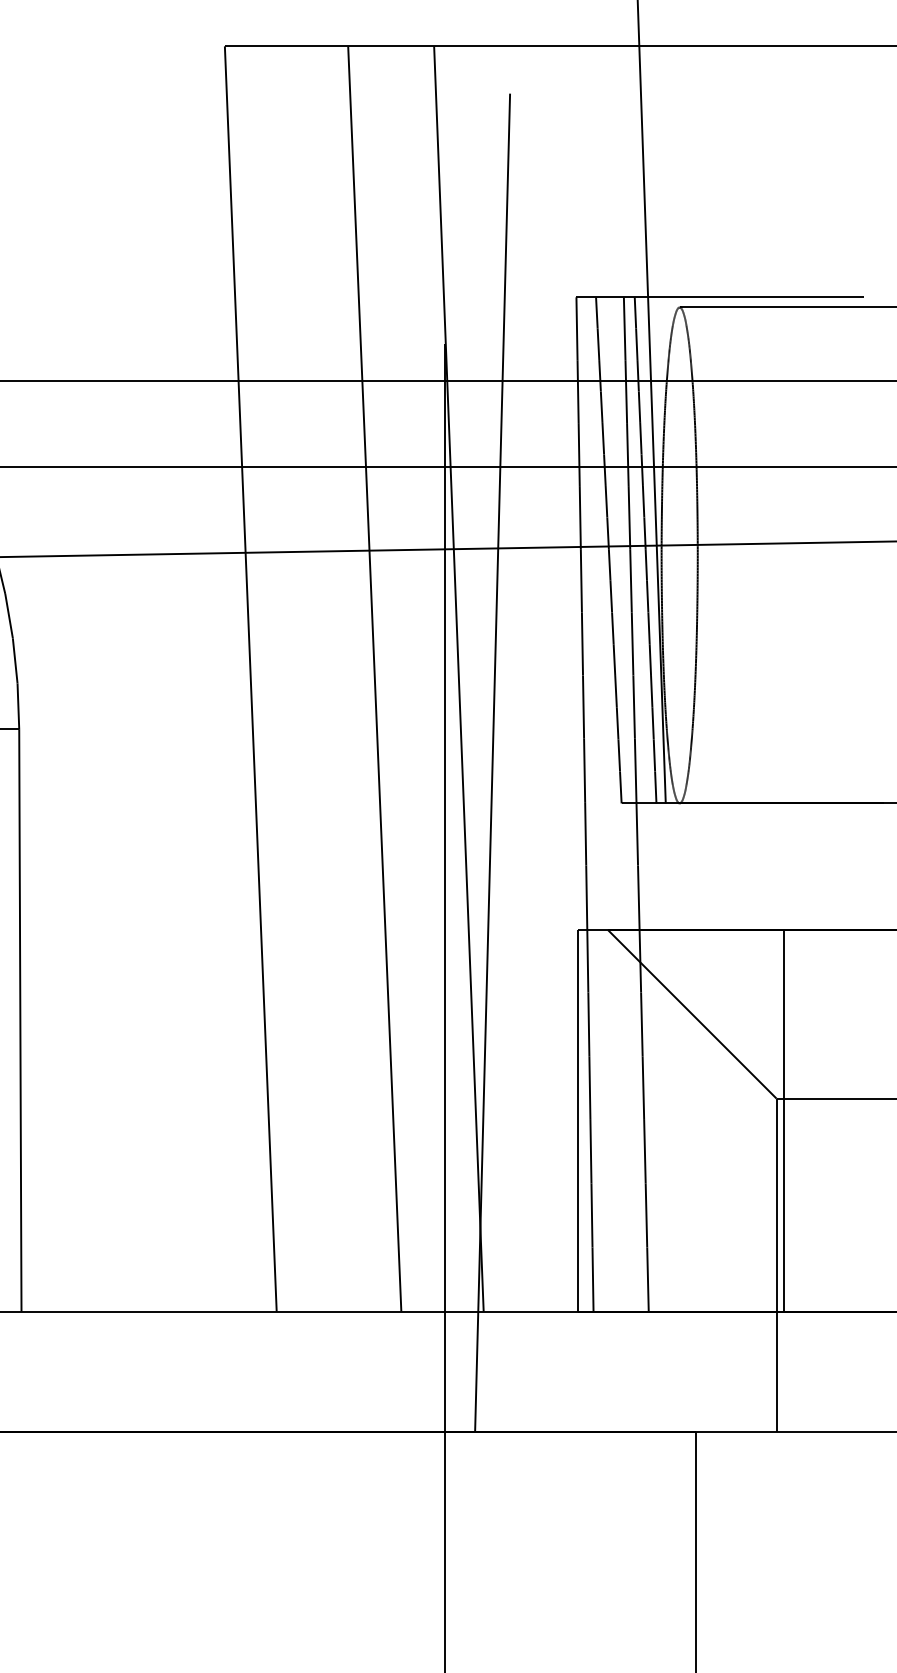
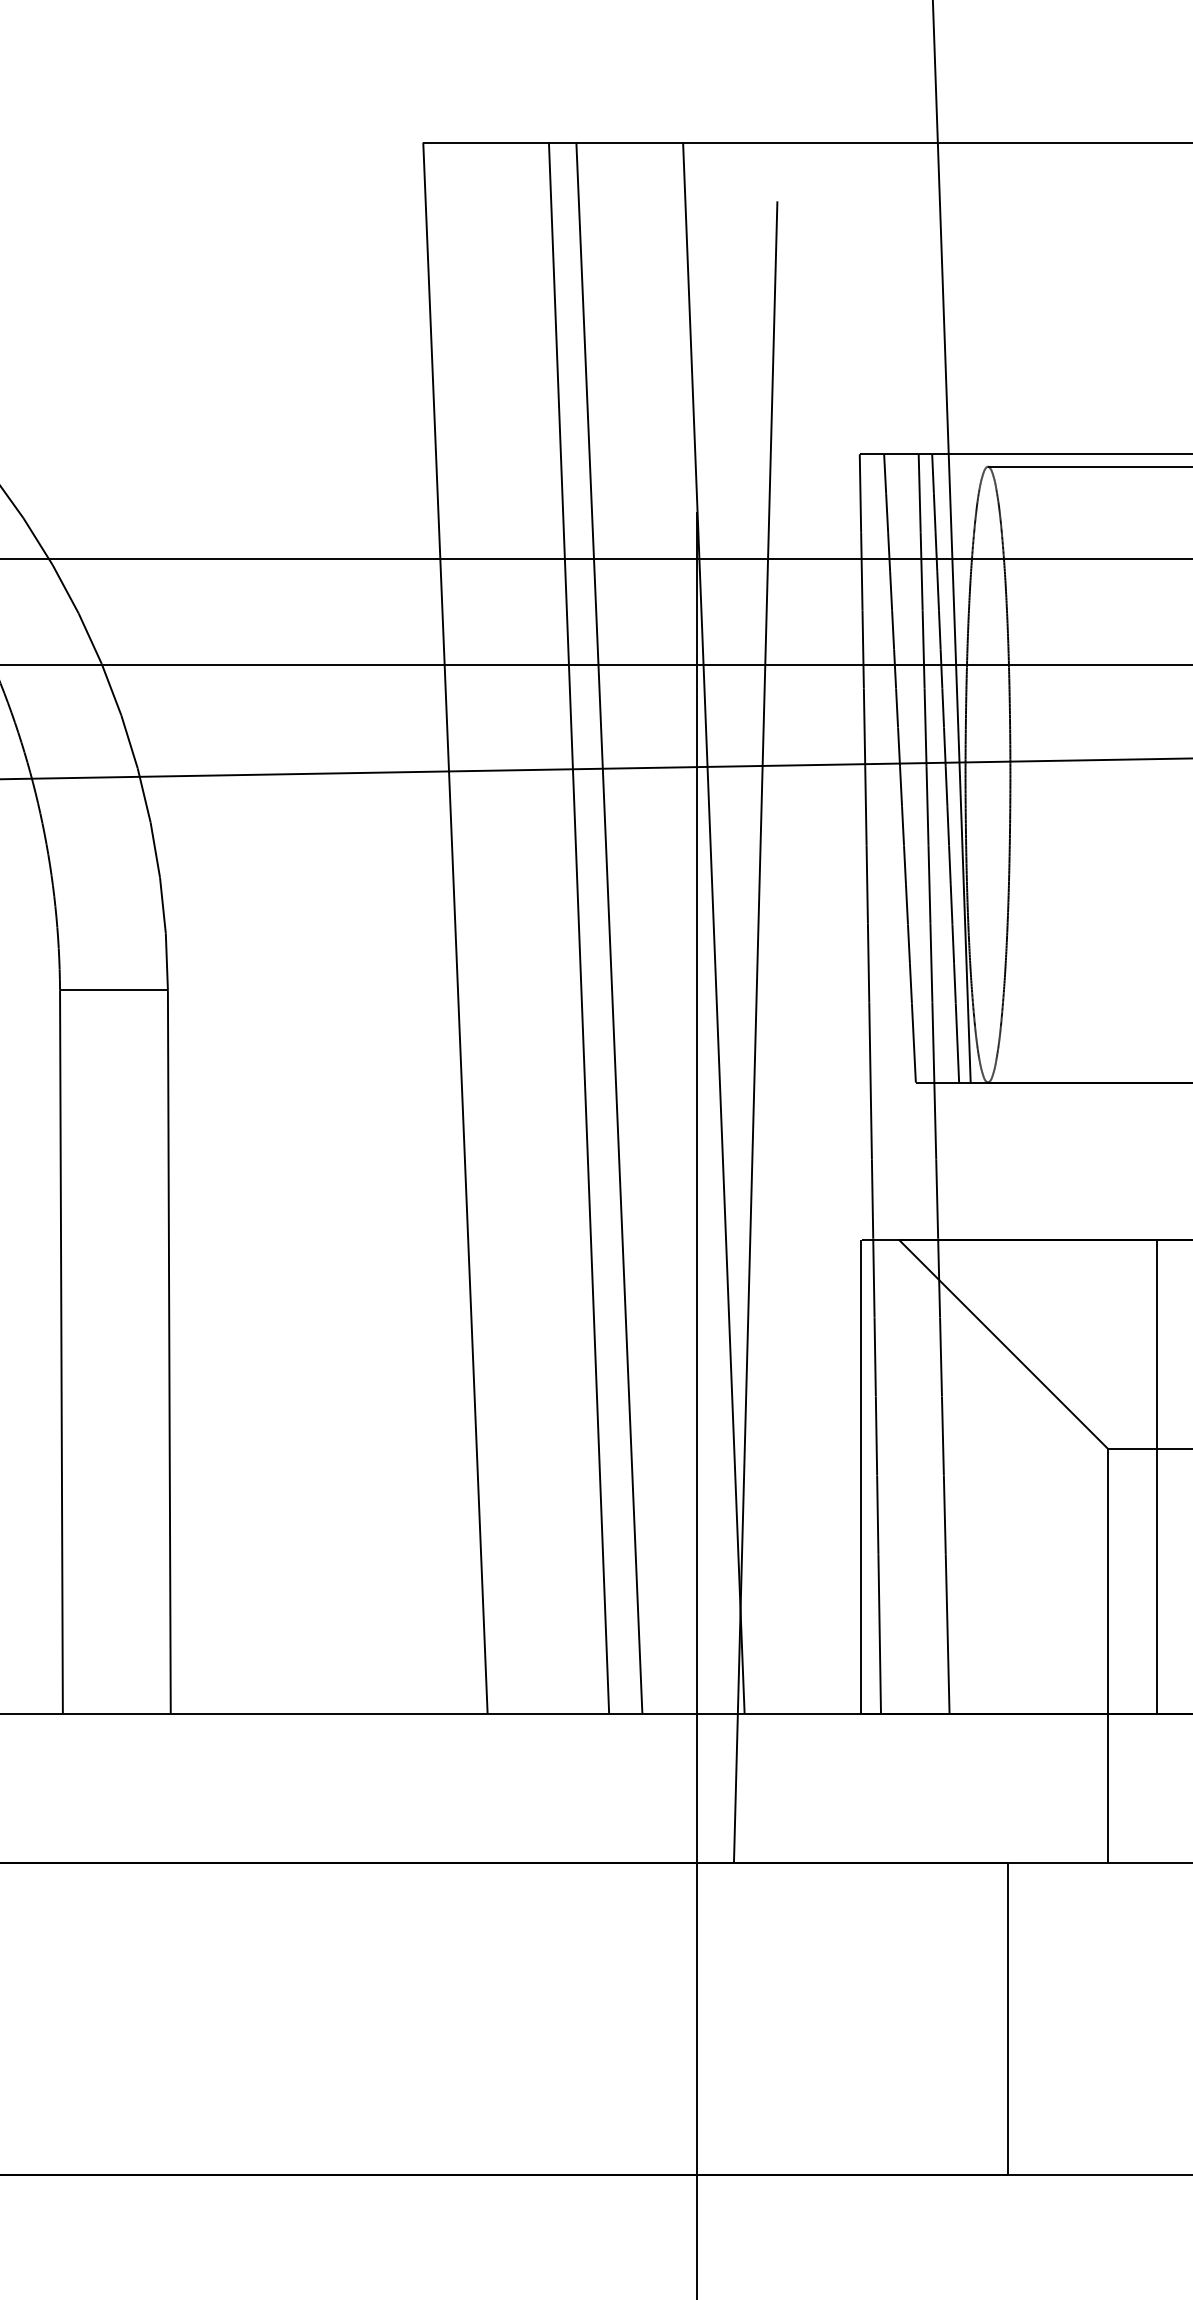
line: (349, 678) -> (578, 927), added
line: (784, 1120) -> (1156, 1476), moved

